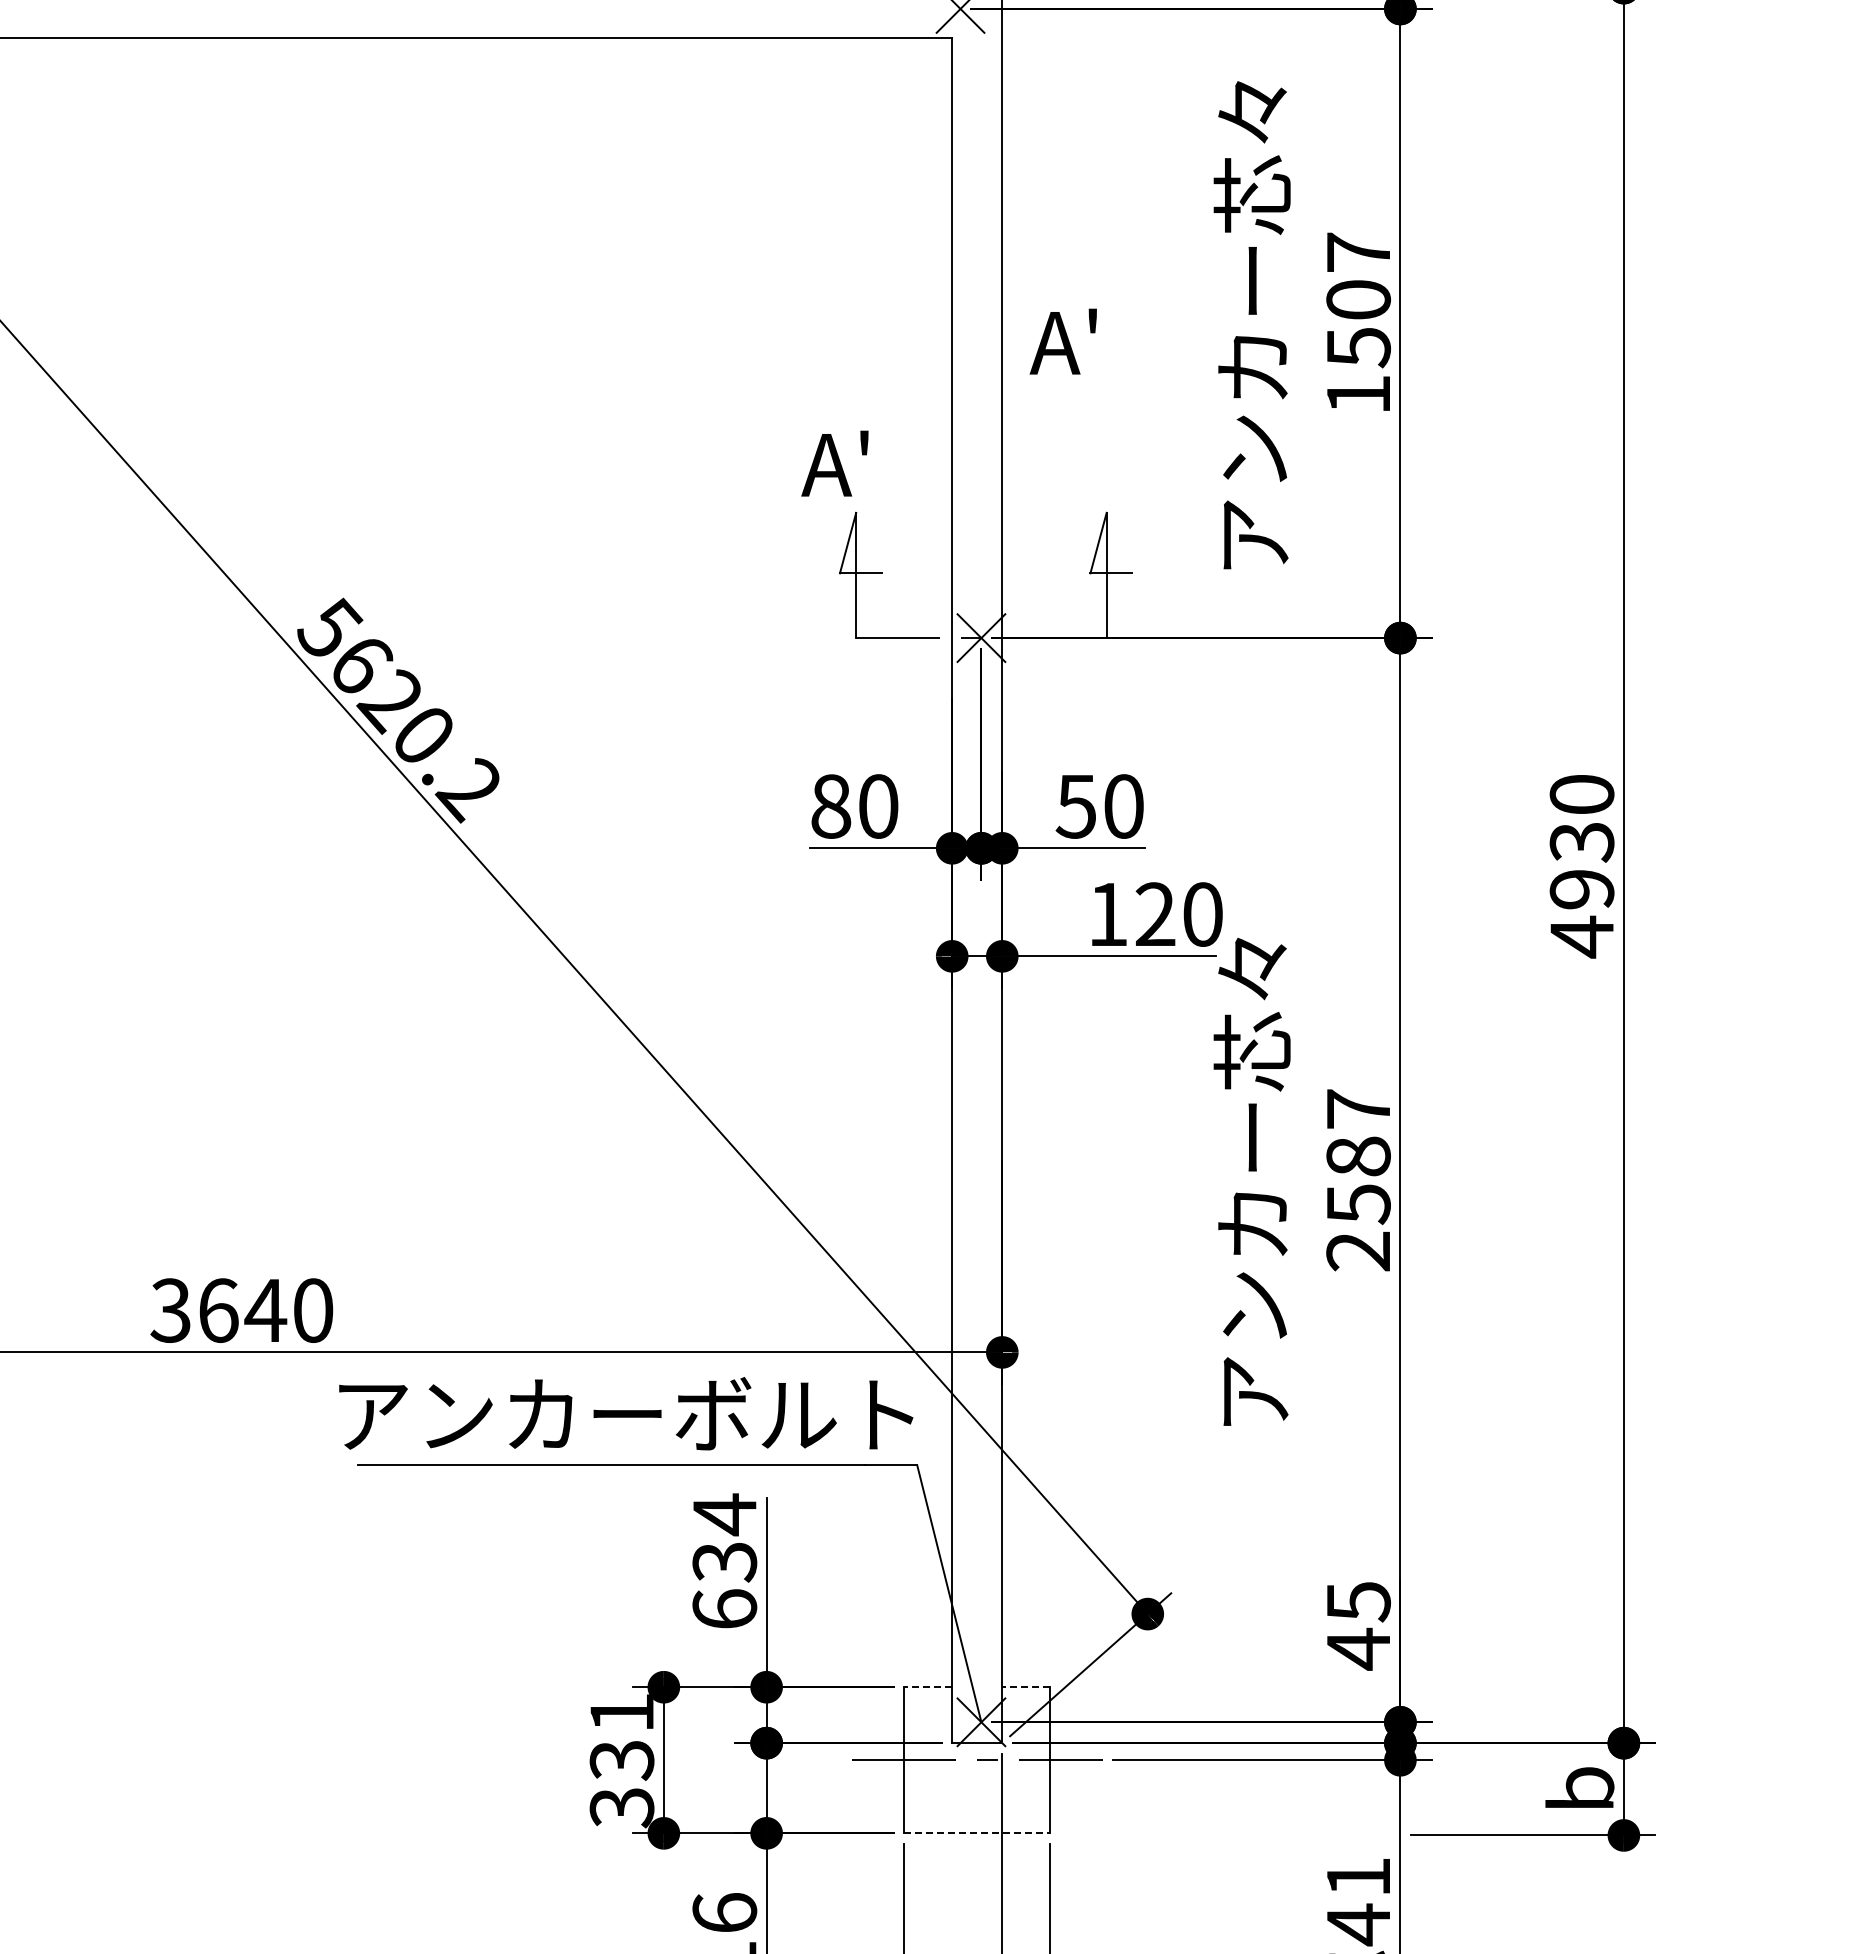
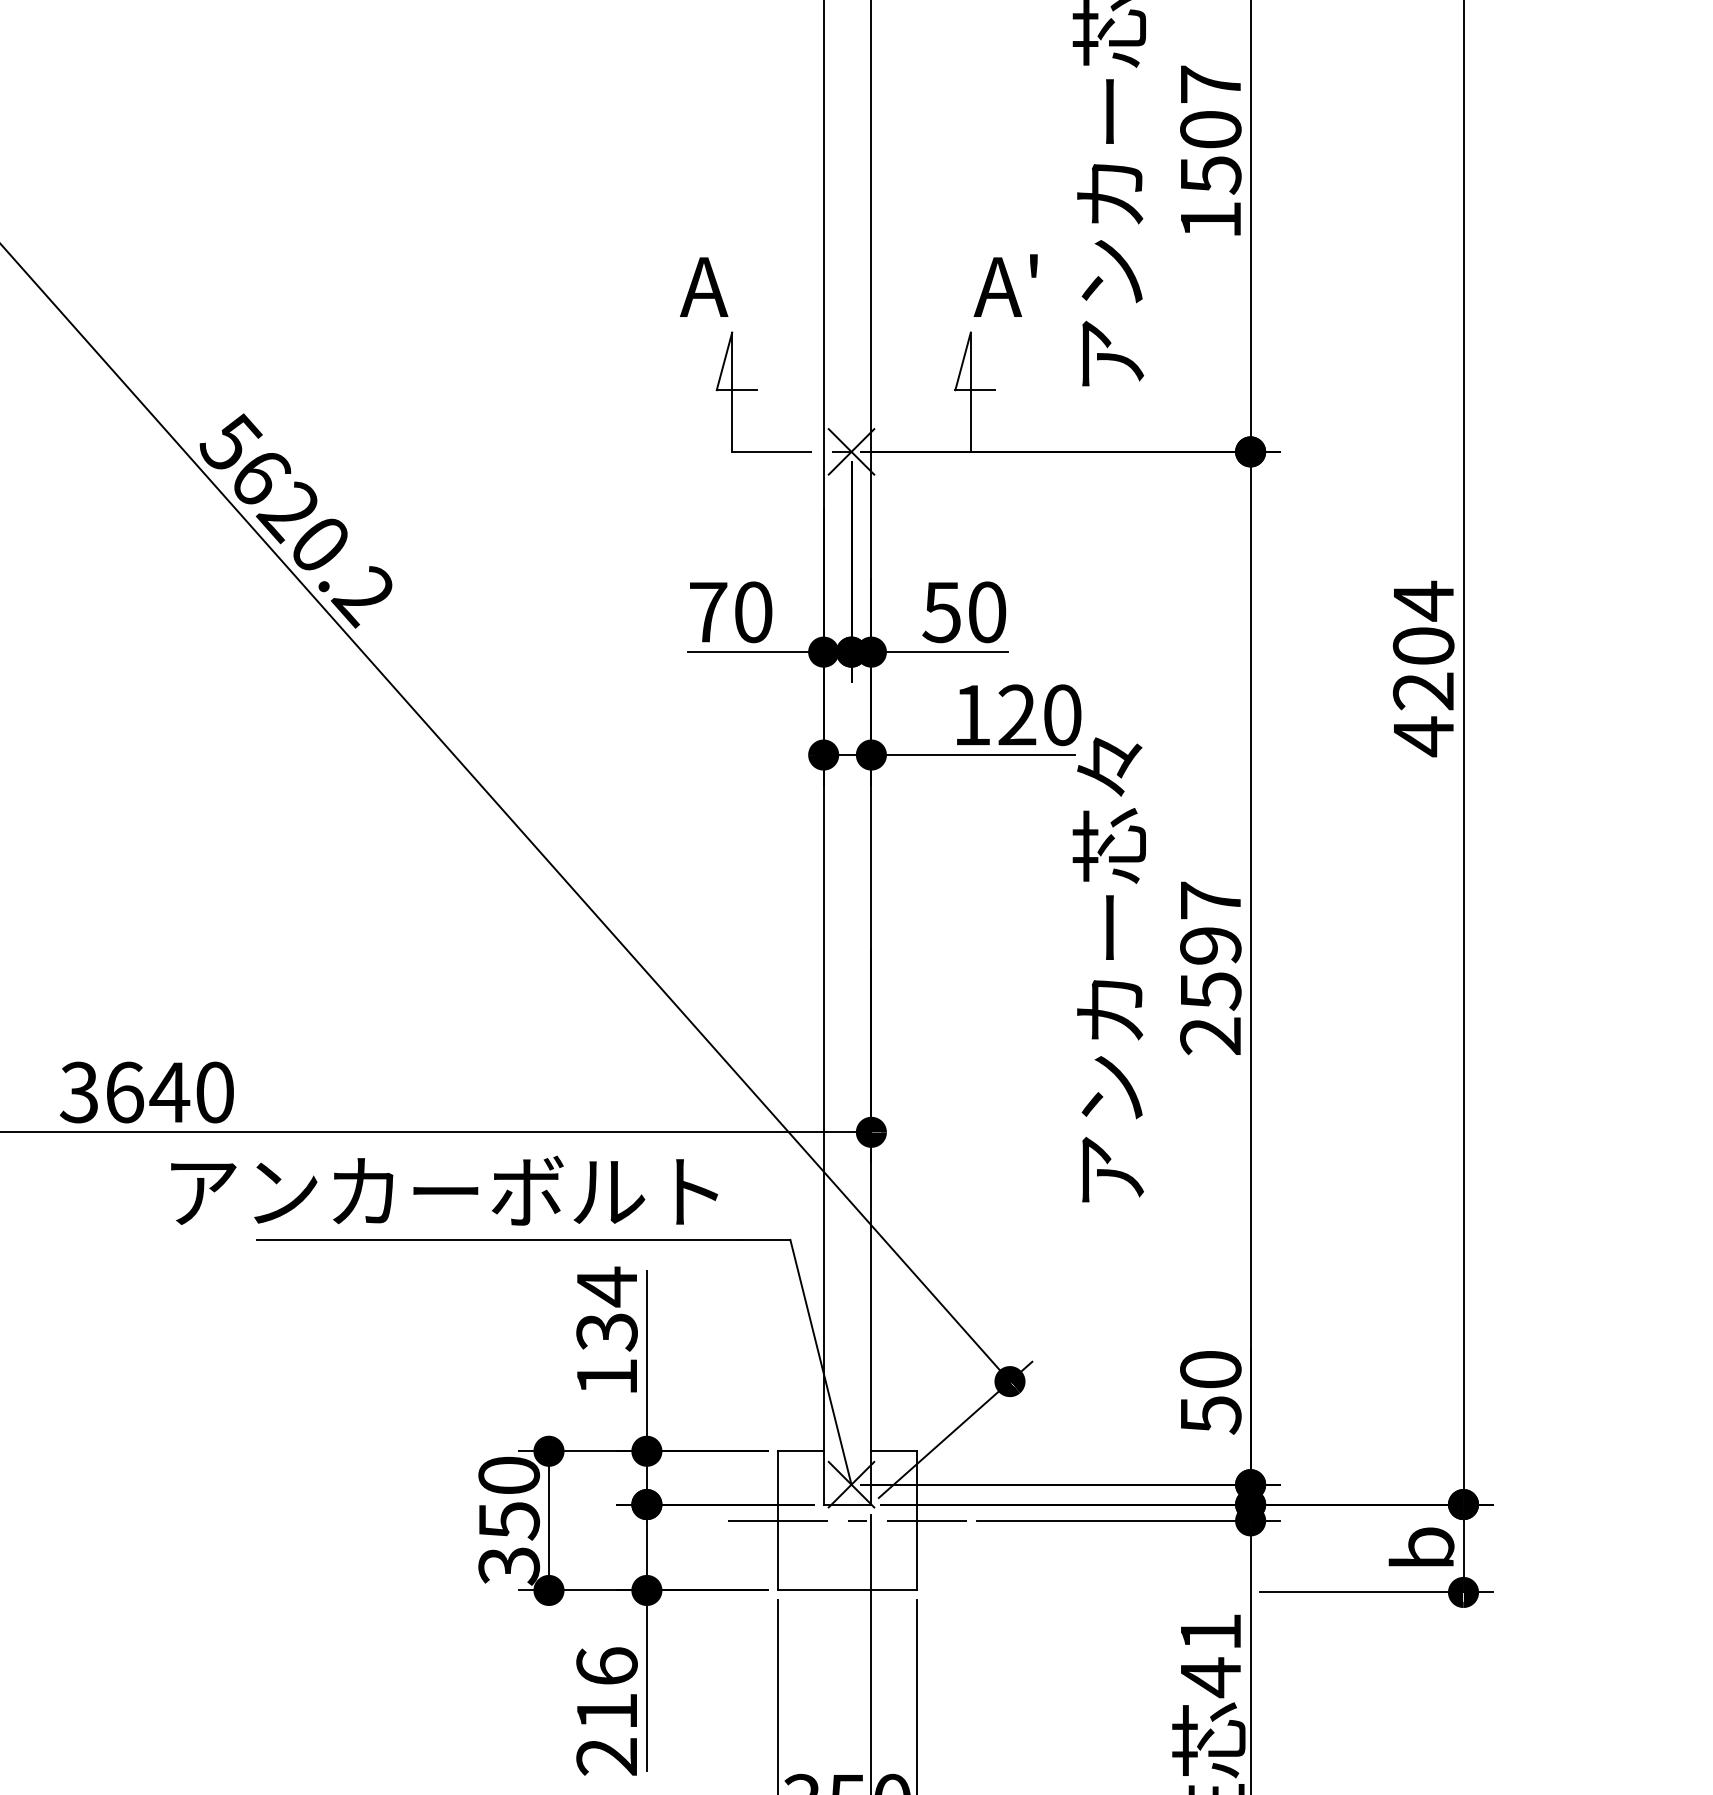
text: (1062, 341) -> (1004, 285), moved
text: (864, 442) -> (740, 265), A' -> A
text: (831, 806) -> (708, 612), 80 -> 70
text: (1581, 841) -> (1423, 645), 4930 -> 4204
text: (1358, 1156) -> (1210, 945), 2587 -> 2597
text: (626, 1413) -> (444, 1190), moved
text: (724, 1608) -> (606, 1376), 634 -> 134
text: (1358, 1626) -> (1210, 1393), 45 -> 50
line: (927, 1687) -> (800, 1451), dashed -> solid
line: (1025, 1687) -> (893, 1451), dashed -> solid
text: (621, 1737) -> (508, 1499), 331 -> 350
line: (977, 1833) -> (847, 1590), dashed -> solid

